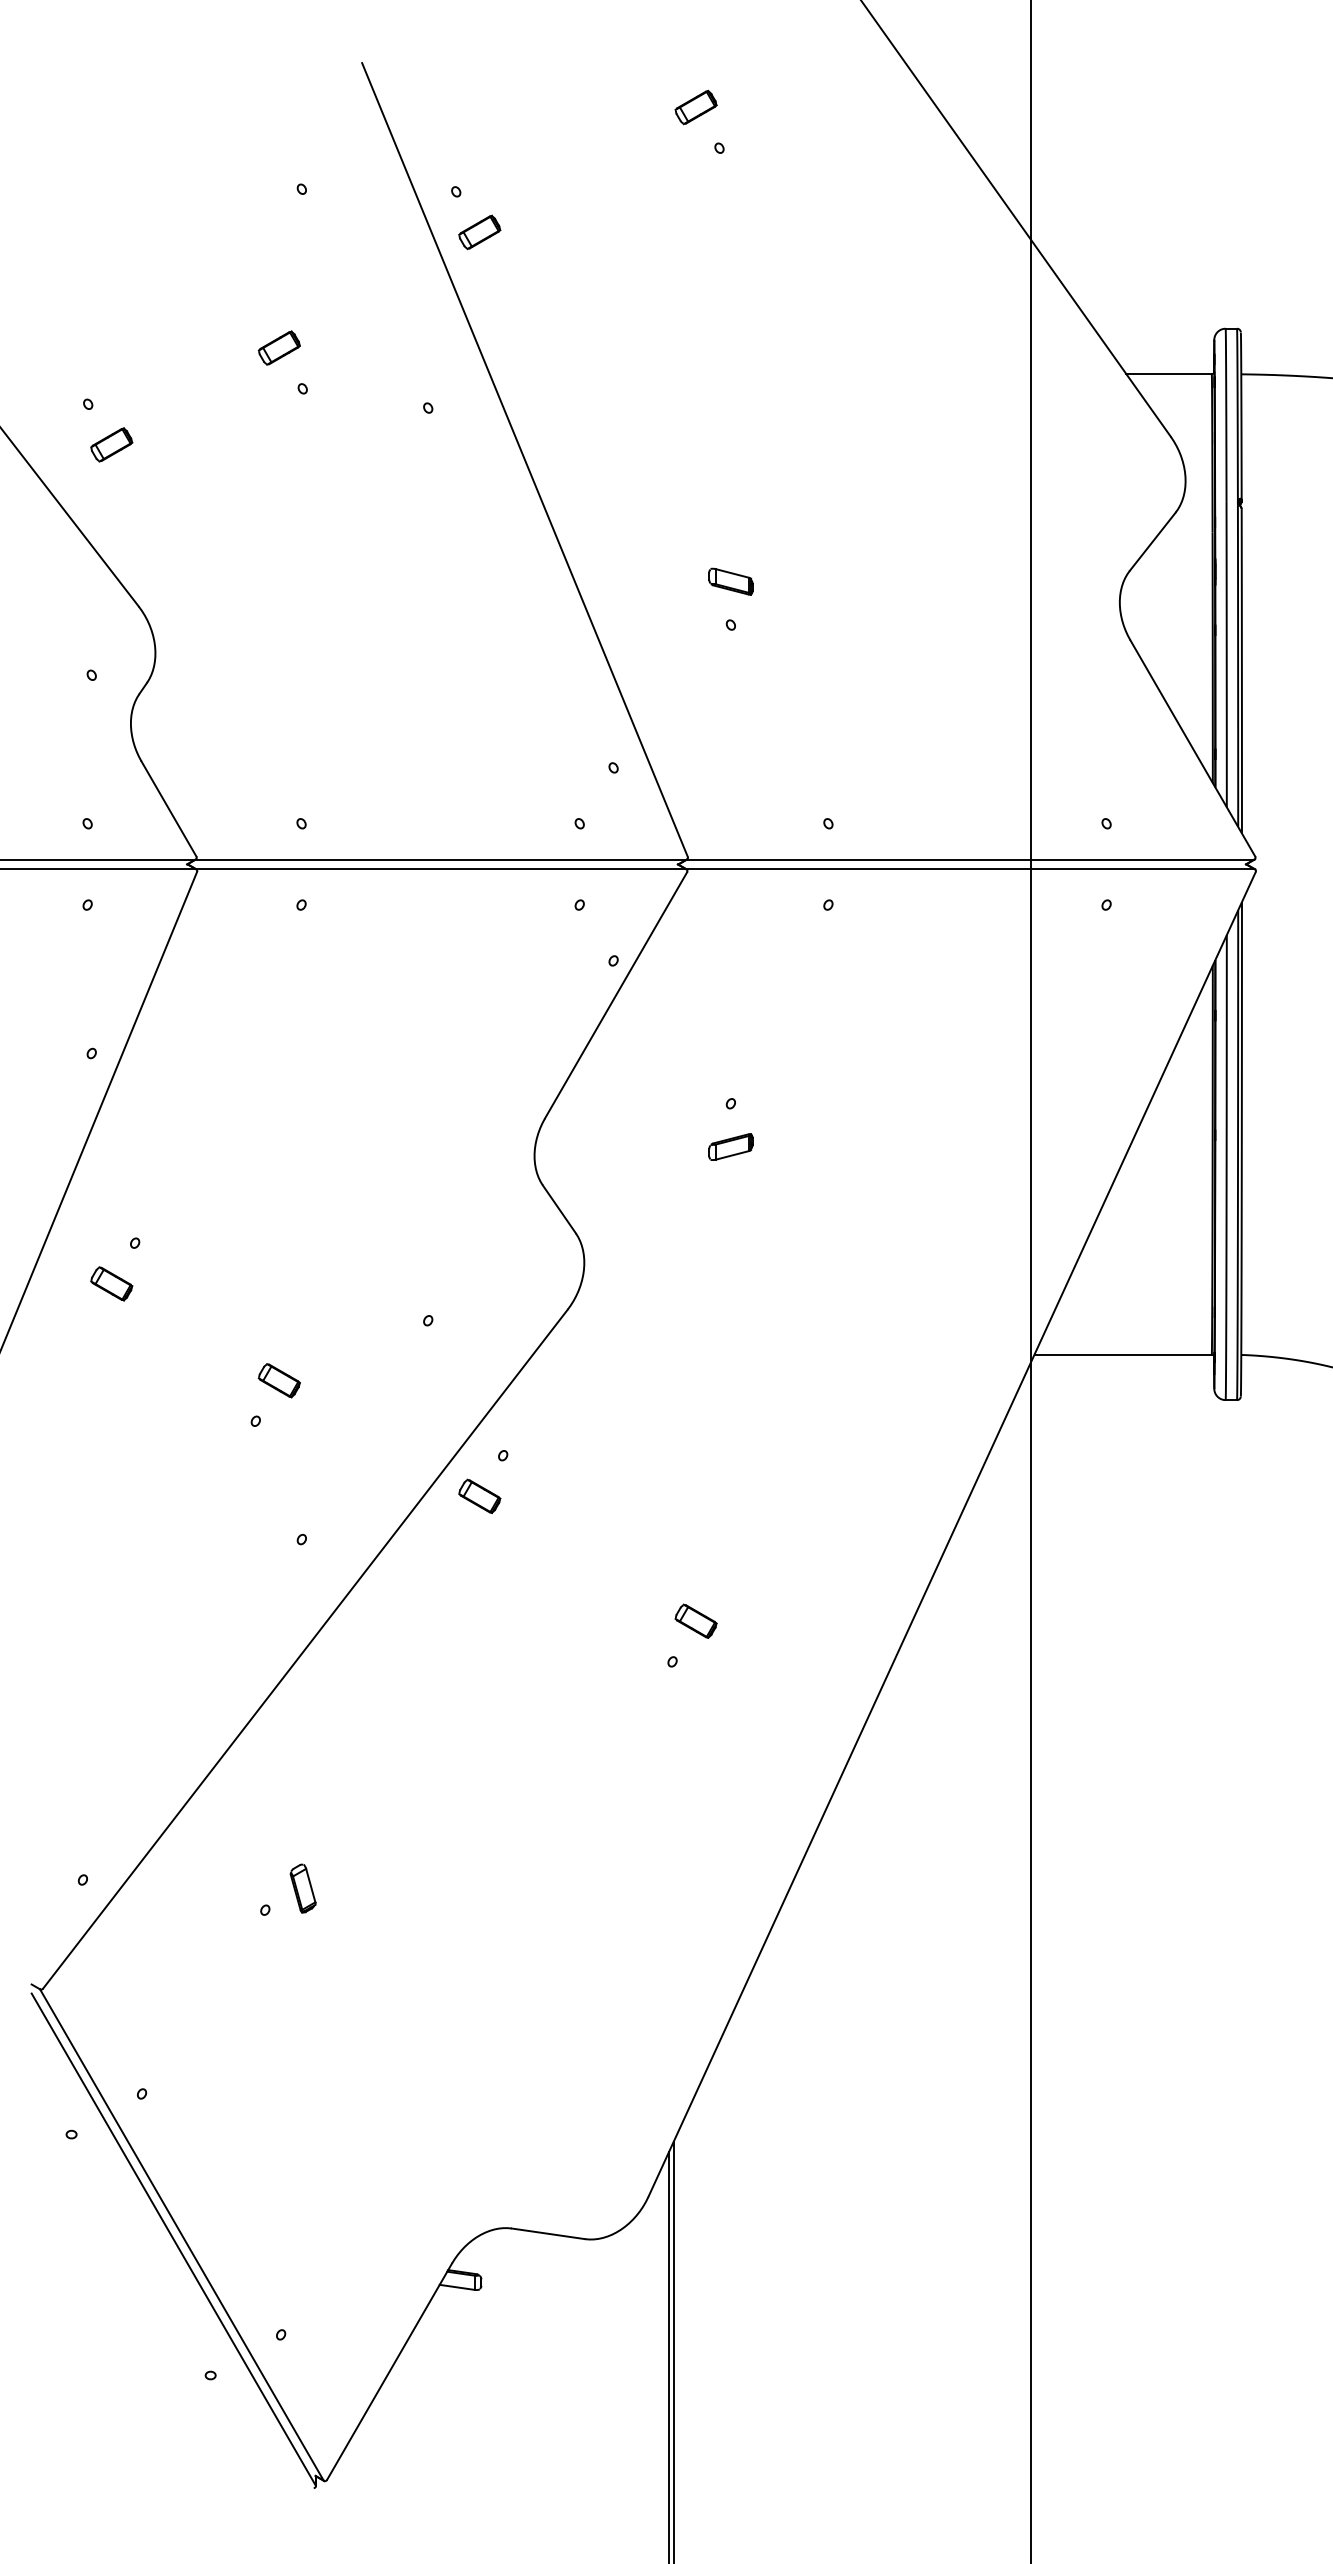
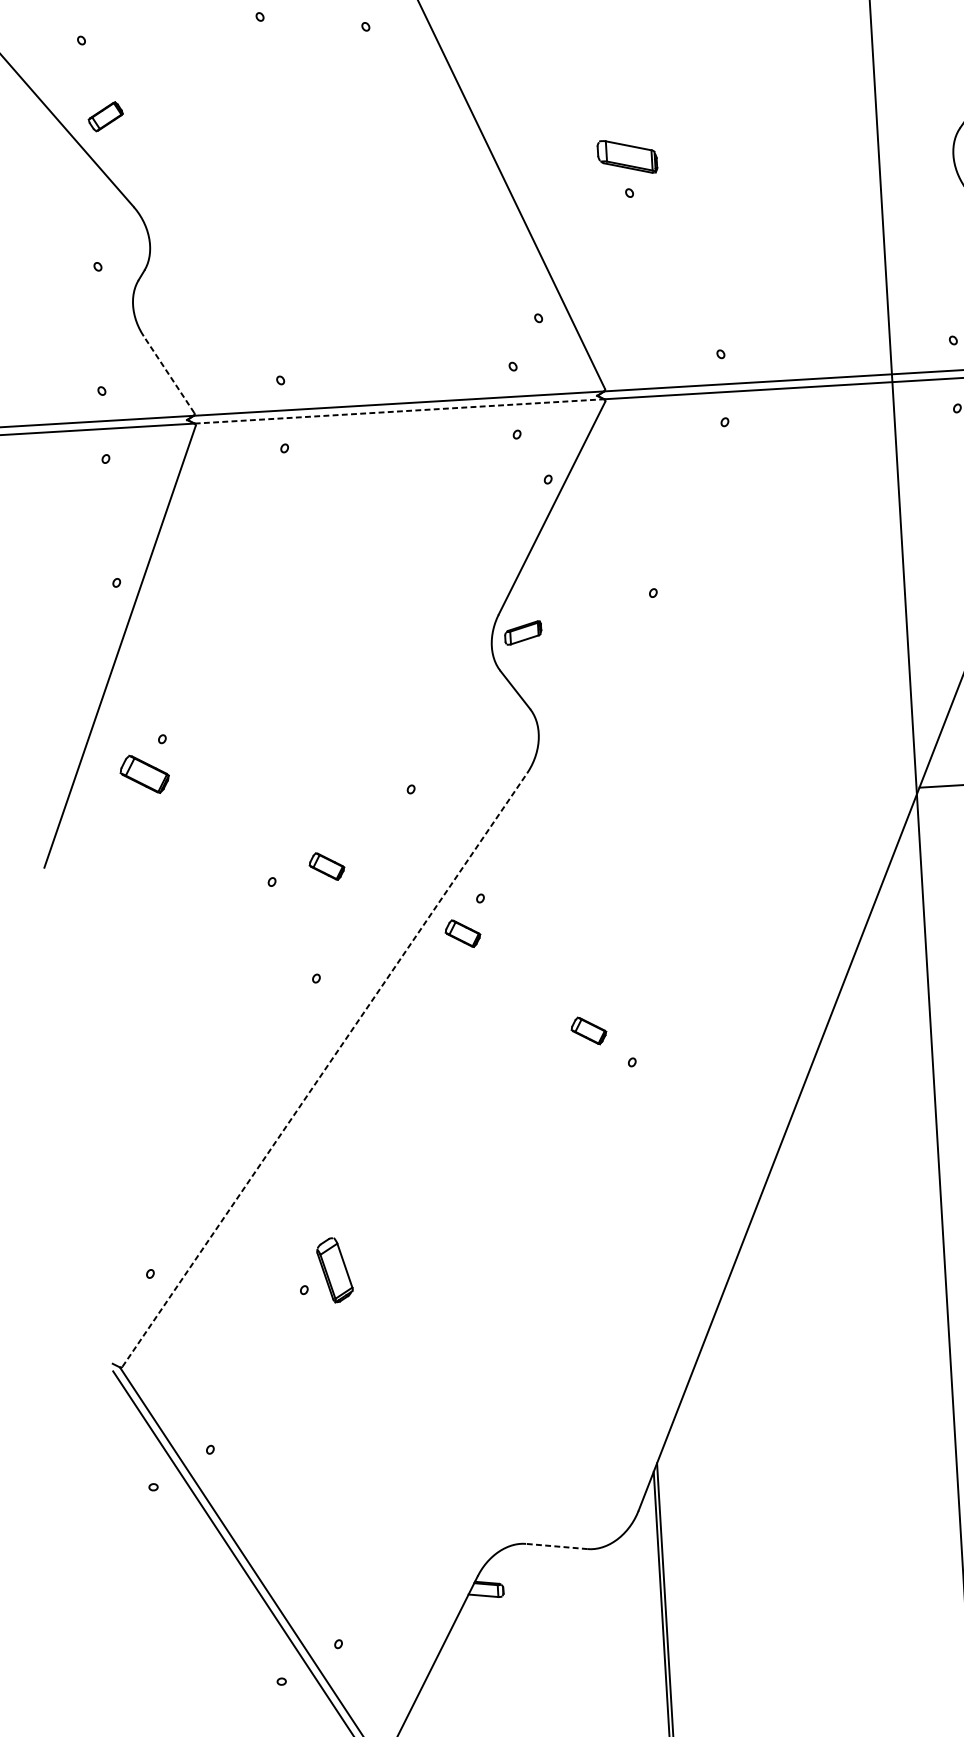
part: (111, 444) -> (105, 116), moved
part: (730, 581) -> (627, 156), size x1.6
line: (168, 808) -> (168, 374), solid -> dashed
line: (440, 869) -> (399, 411), solid -> dashed
part: (730, 1146) -> (522, 632), moved
part: (111, 1283) -> (144, 774), size x1.4
part: (278, 1380) -> (326, 866), moved
part: (695, 1620) -> (588, 1030), moved
line: (305, 1649) -> (324, 1070), solid -> dashed
part: (302, 1888) -> (334, 1270), size x1.6
line: (548, 2233) -> (556, 1546), solid -> dashed

